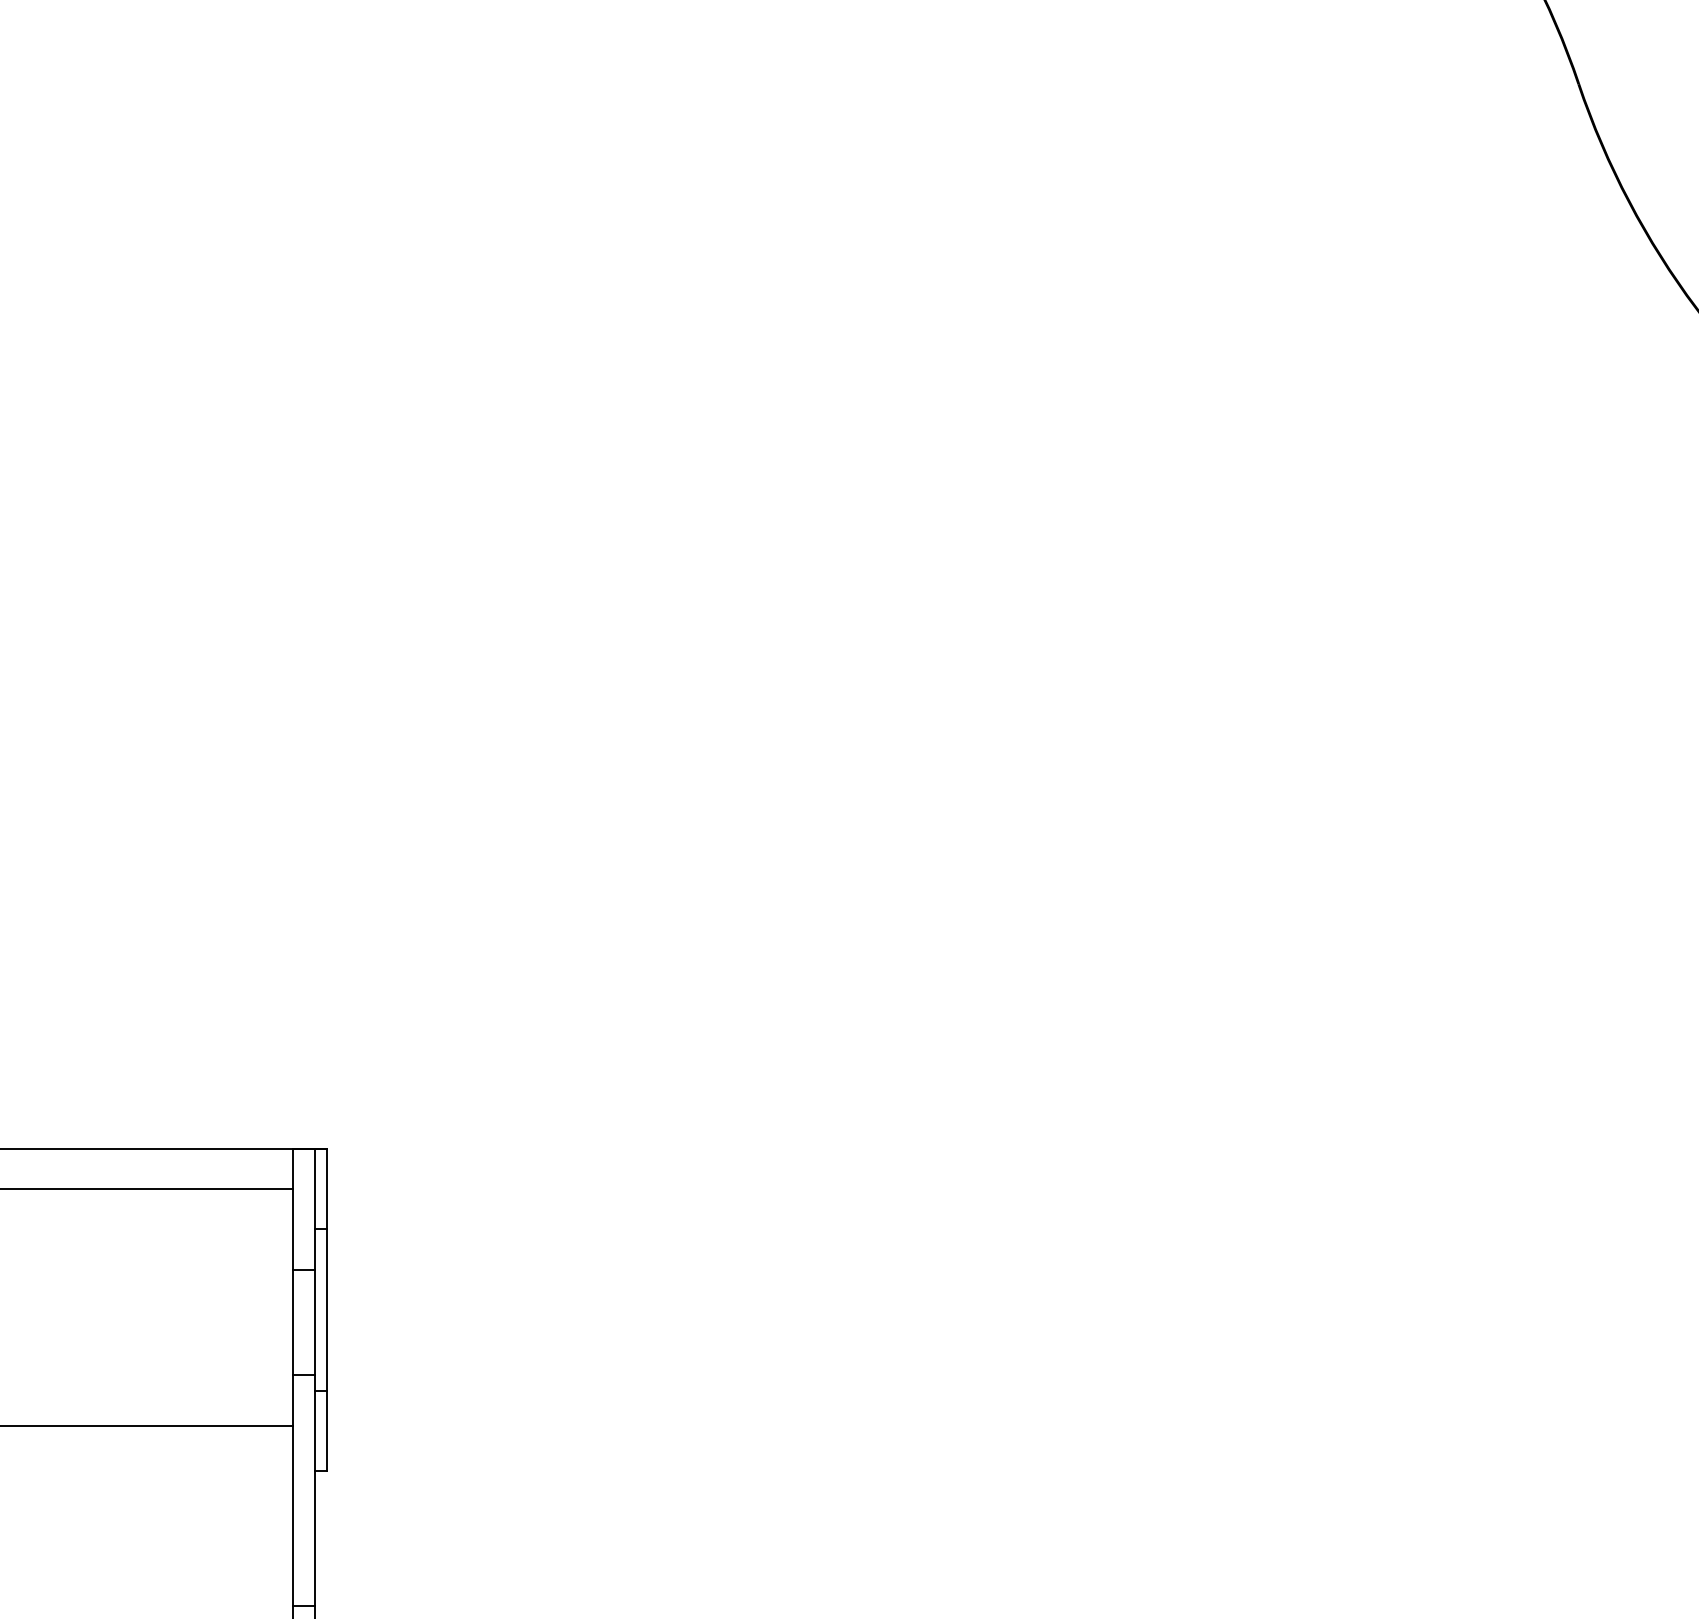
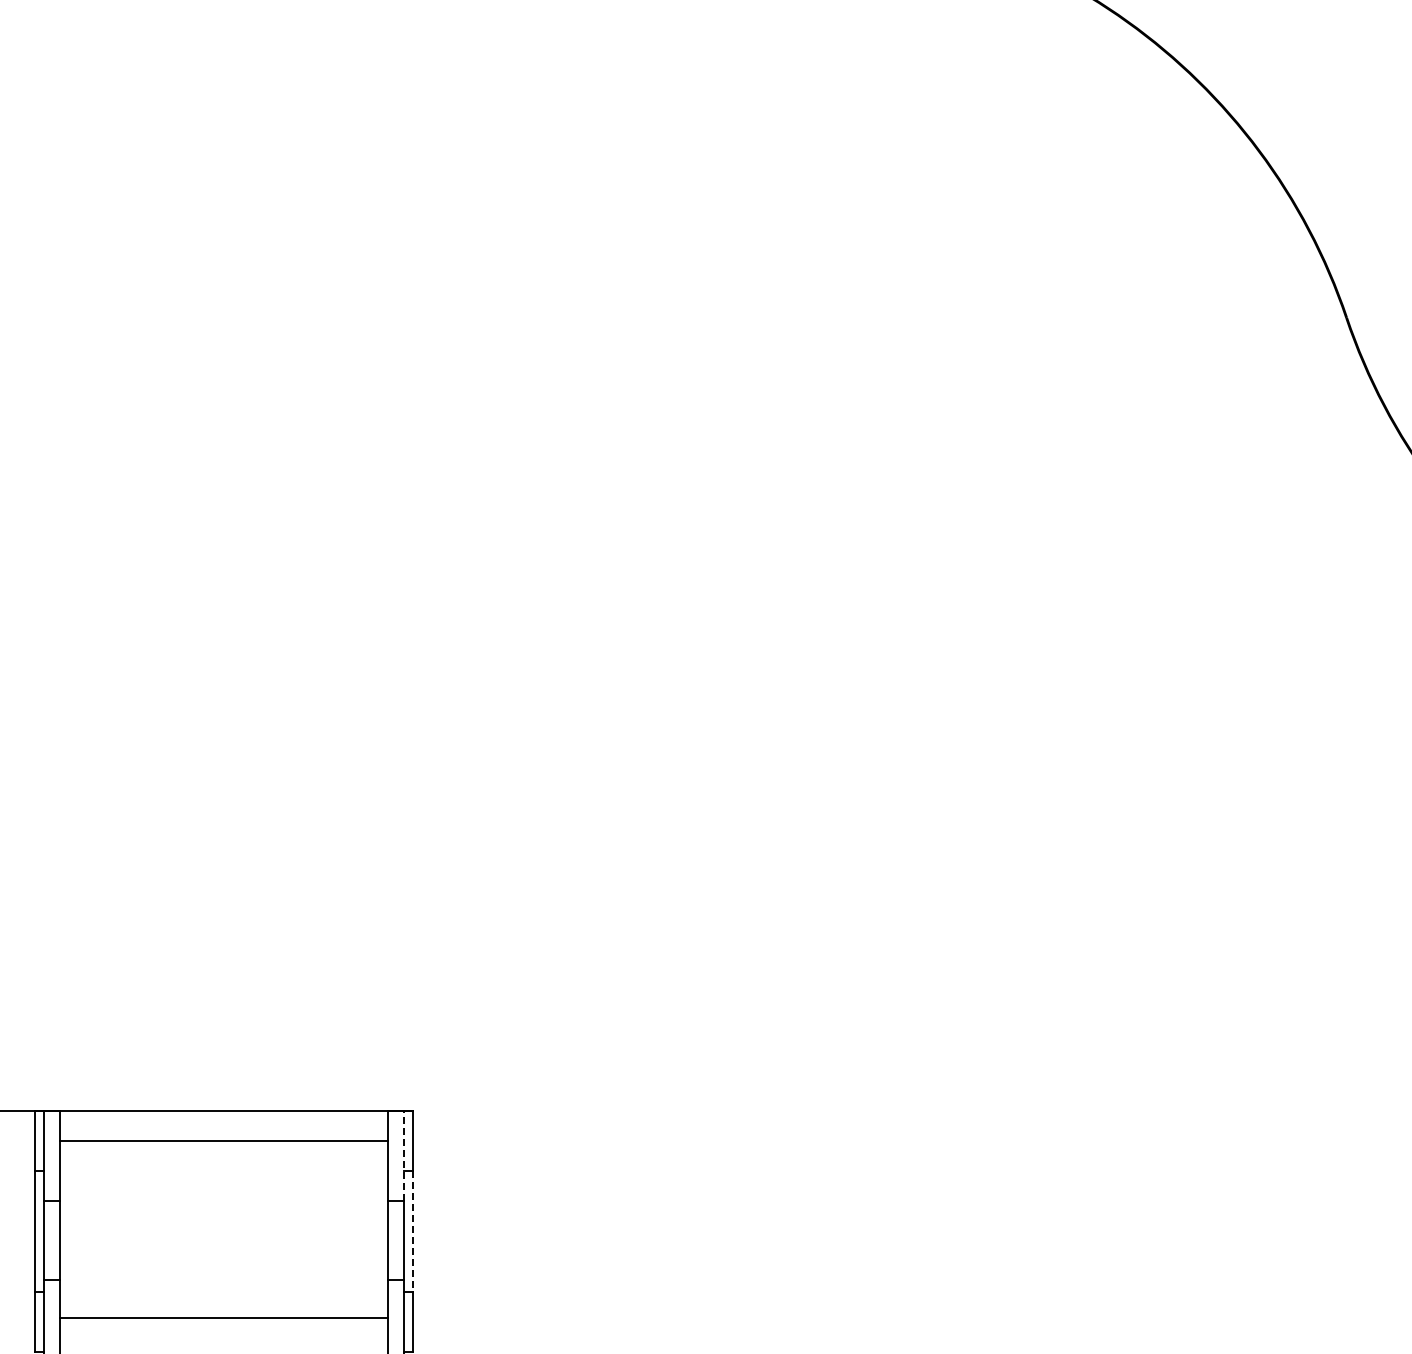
line: (314, 1208) -> (404, 1155), solid -> dashed
line: (326, 1310) -> (413, 1231), solid -> dashed

